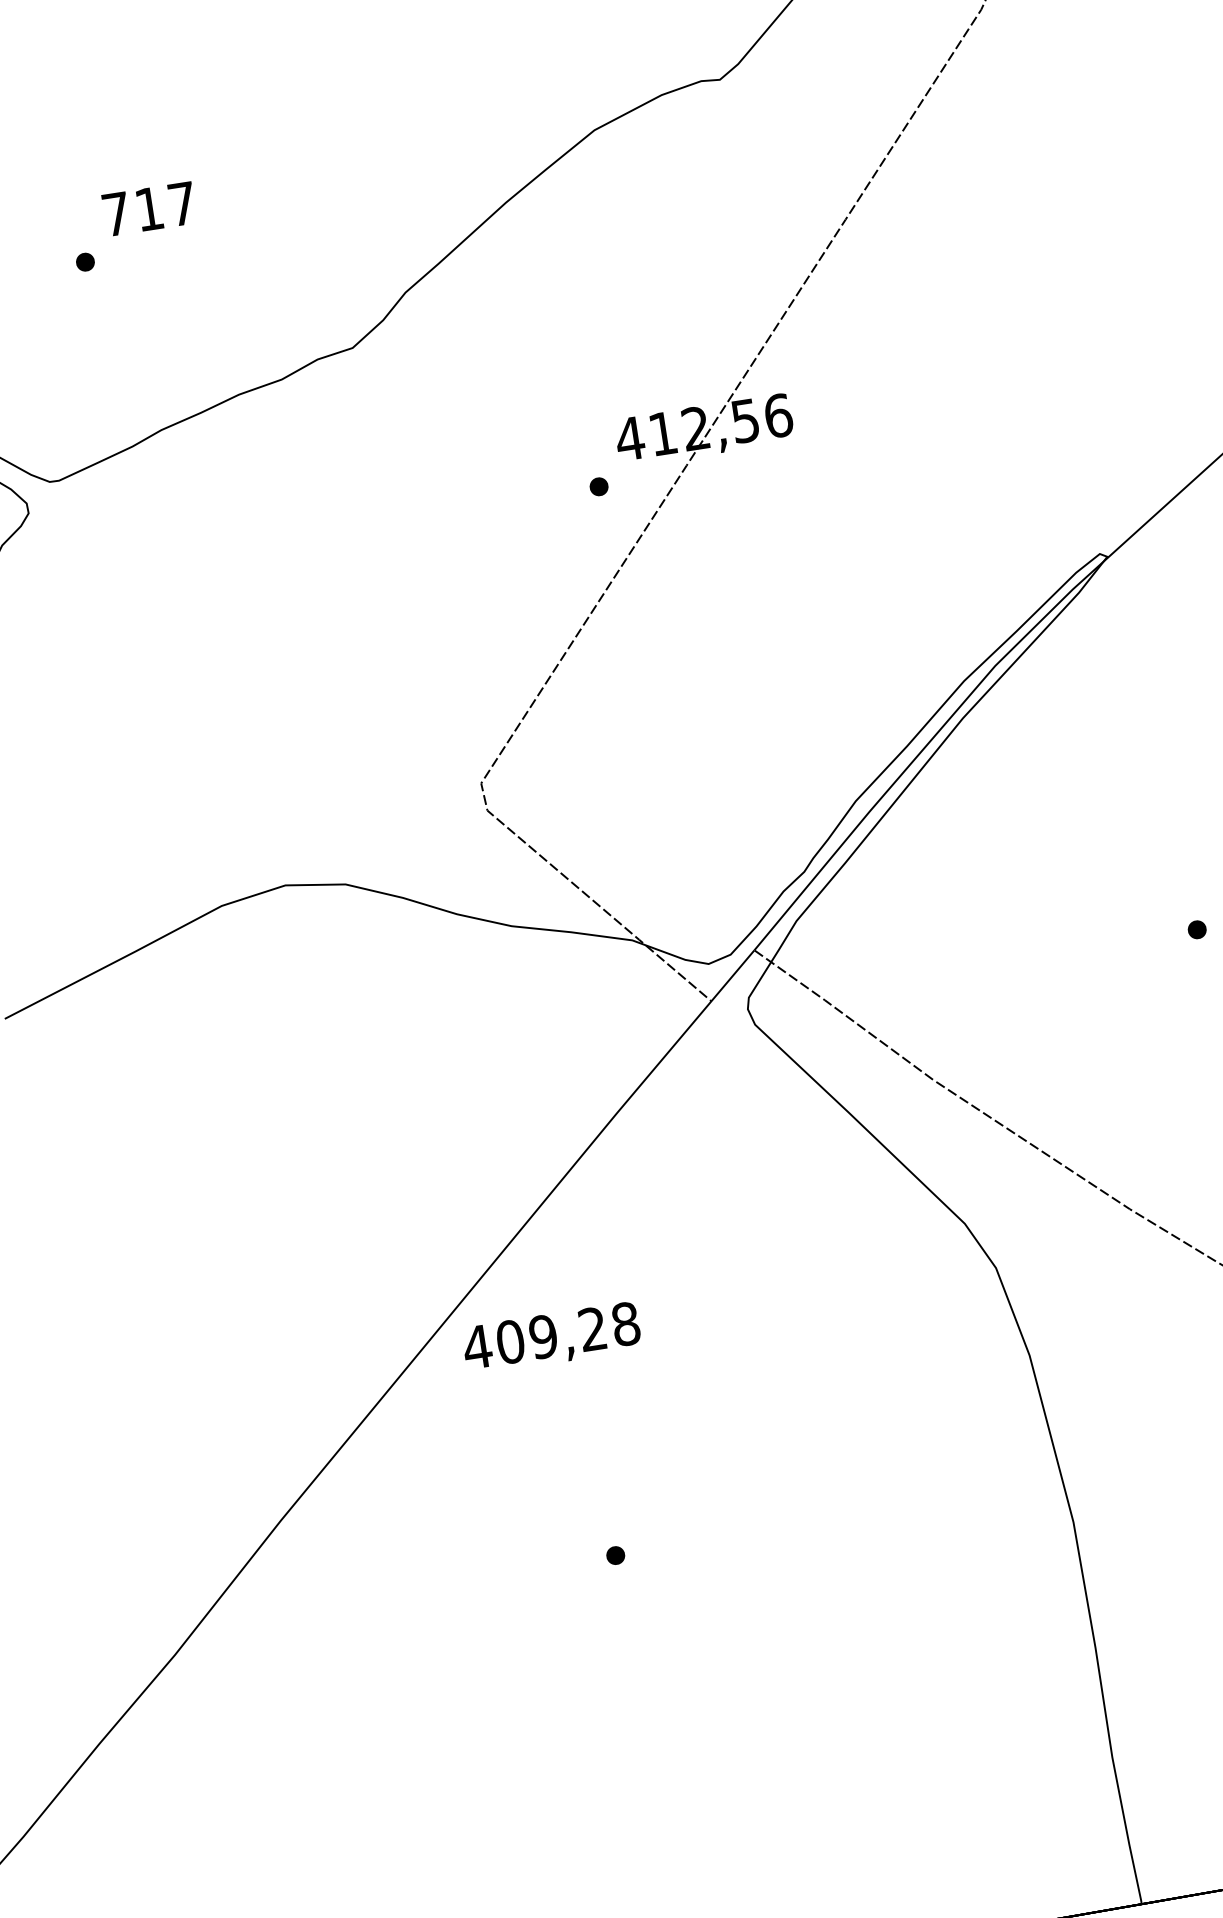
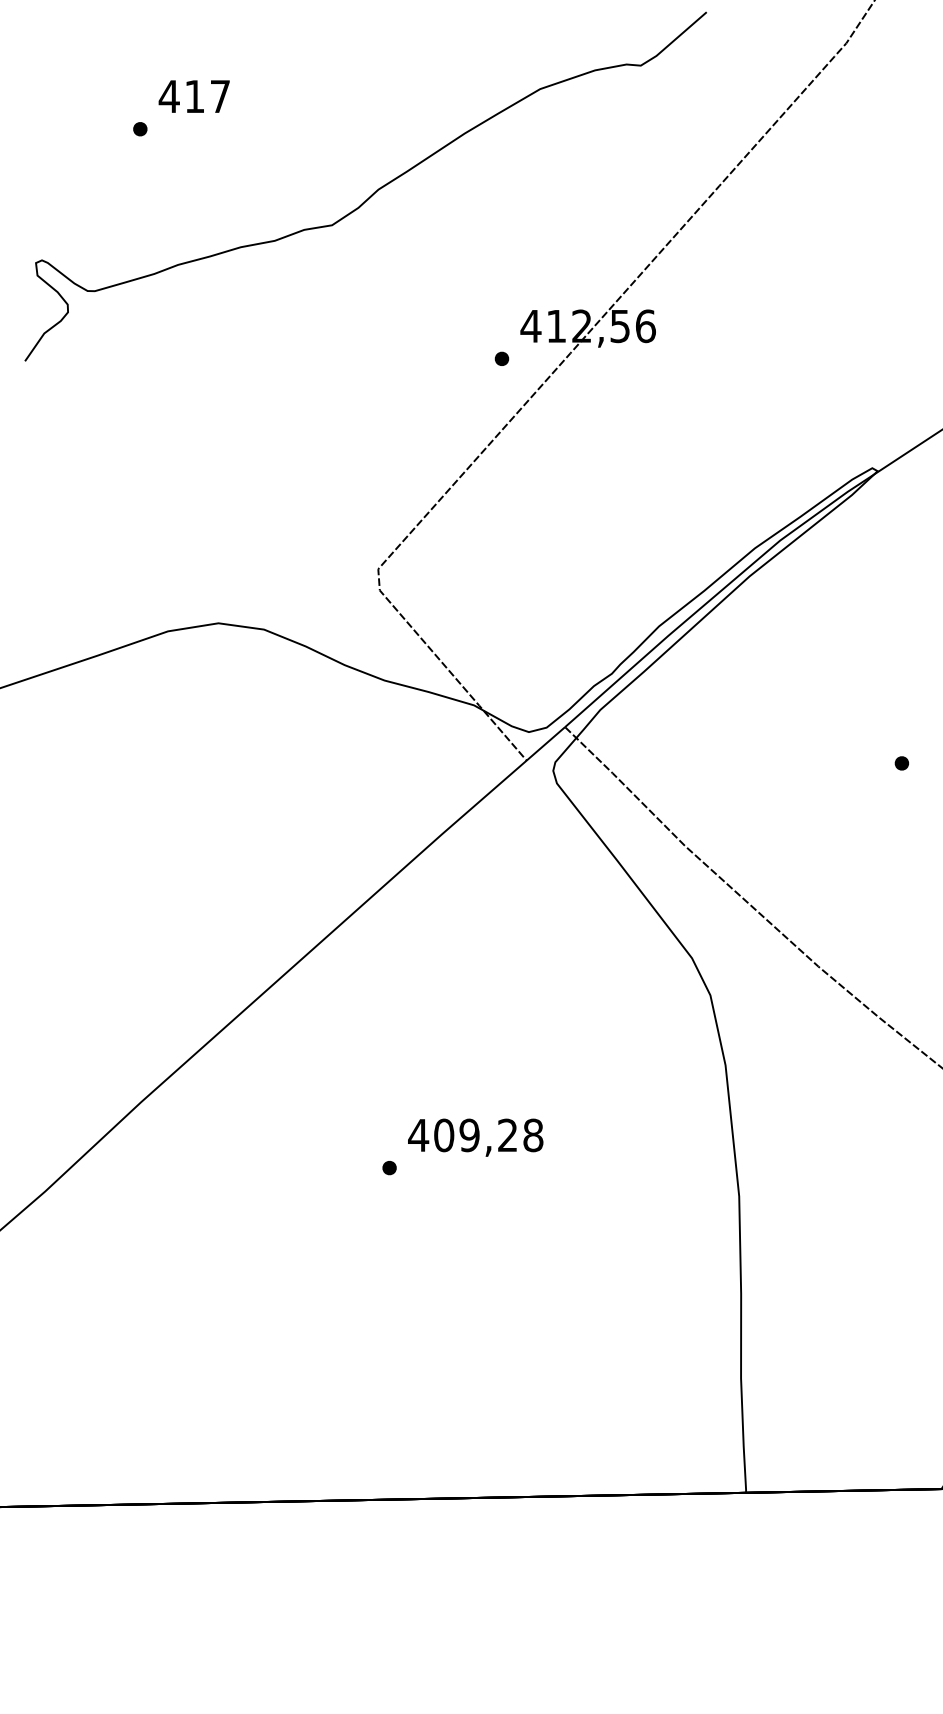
text: (115, 214) -> (168, 96), 717 -> 417
text: (551, 1338) -> (475, 1137), moved

